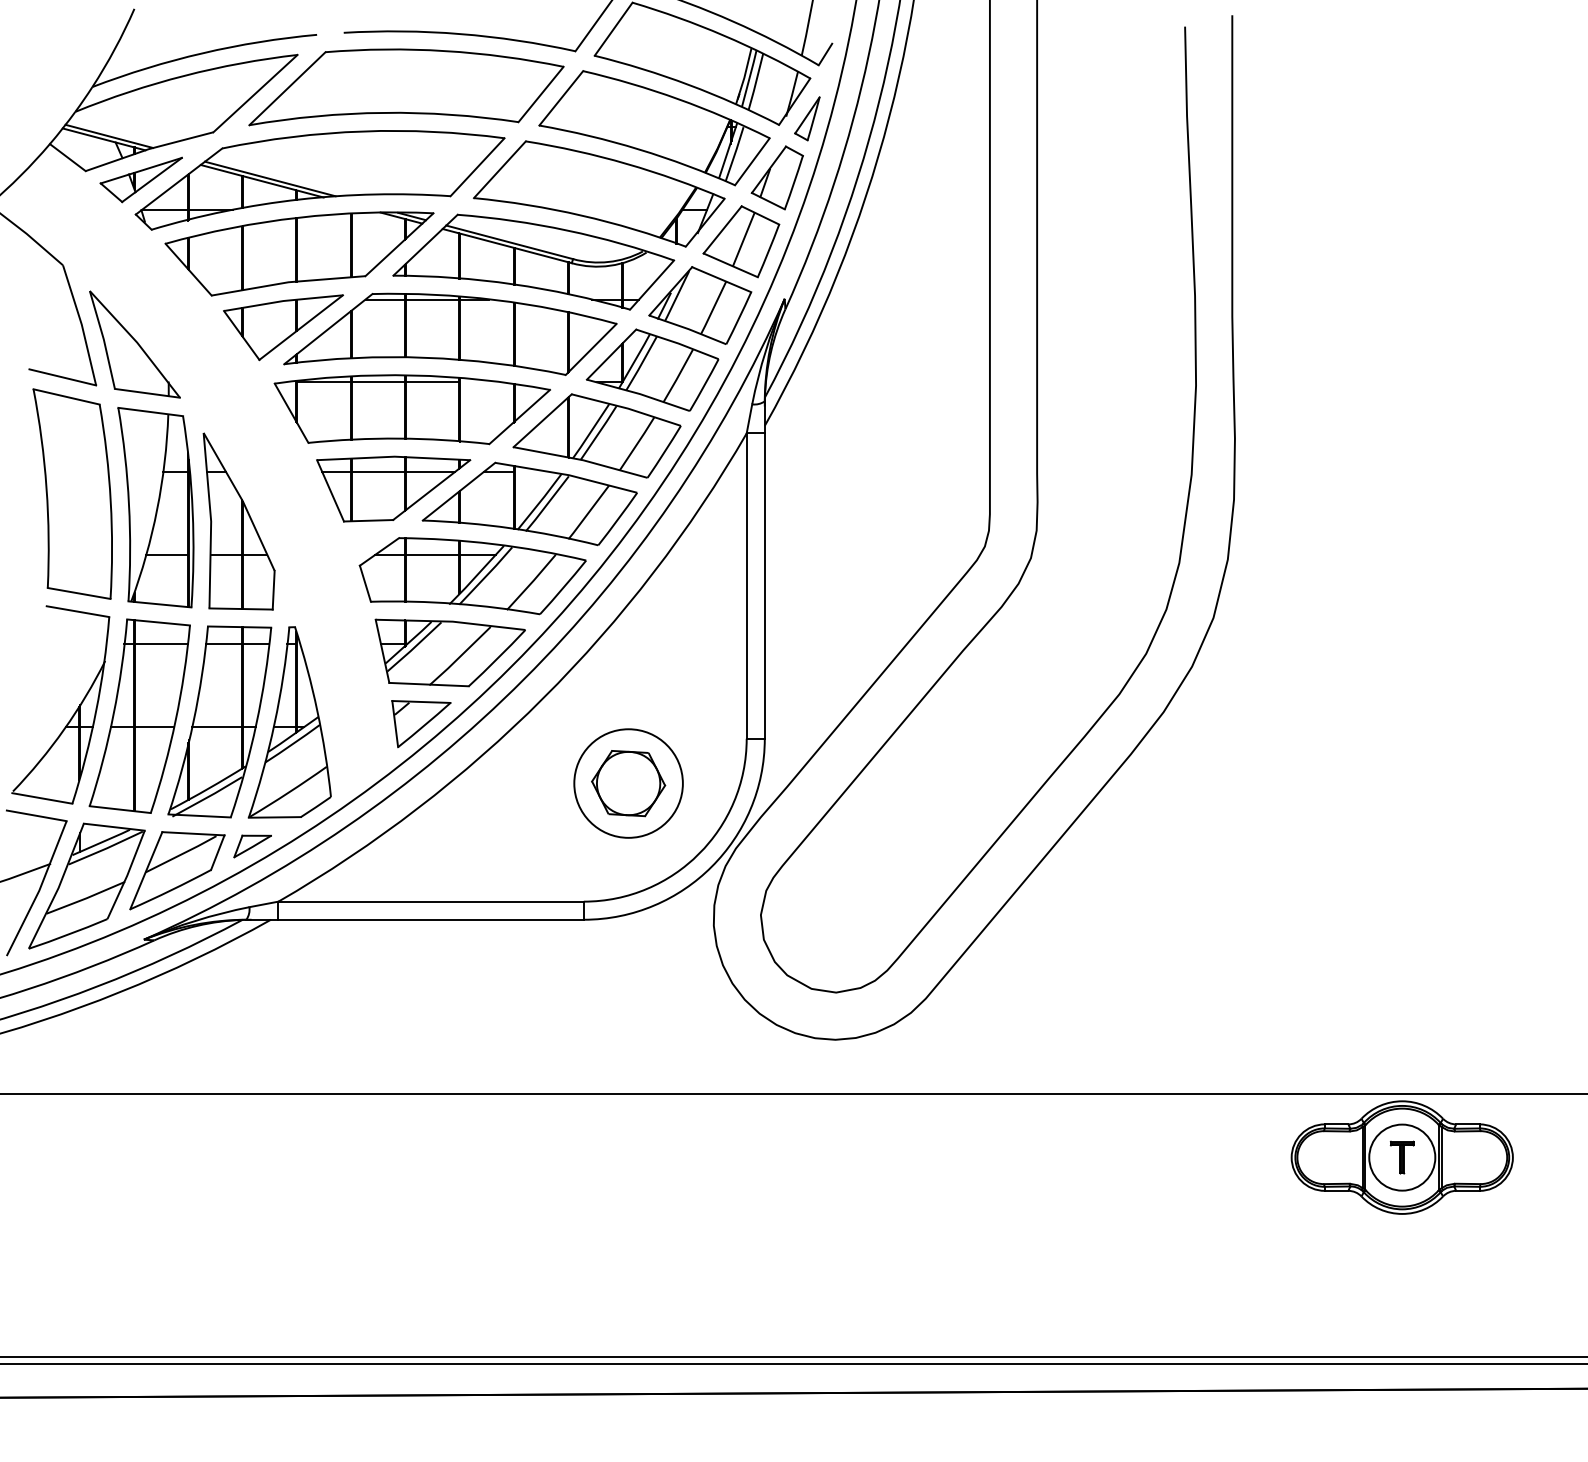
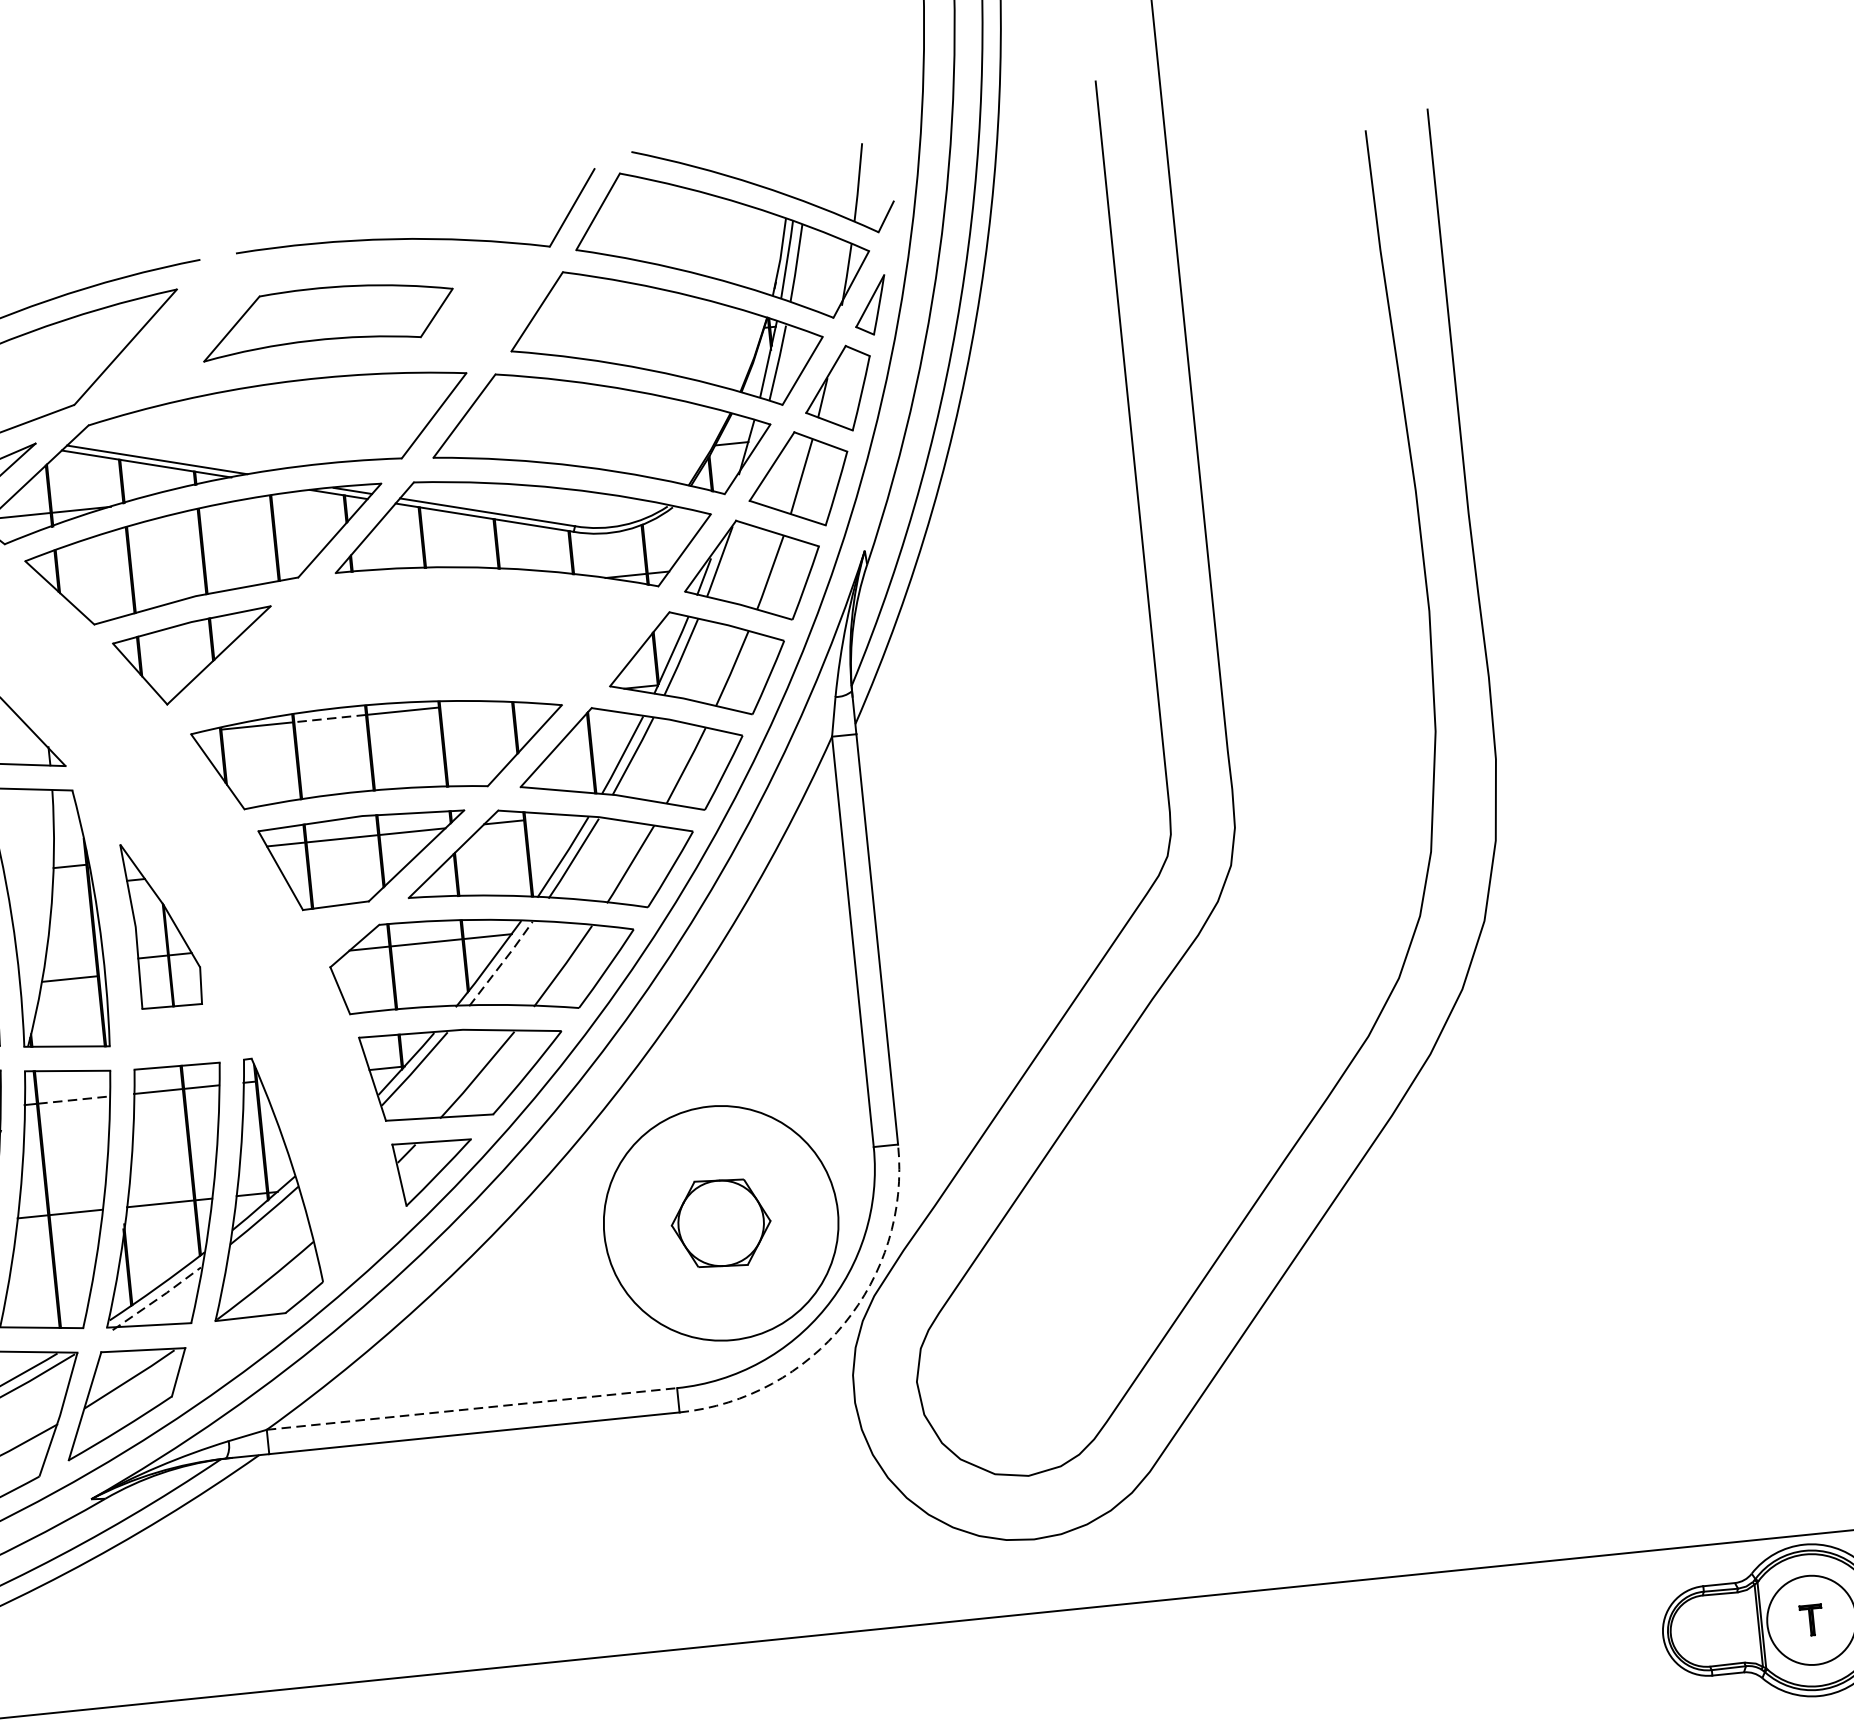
part: (406, 87) -> (327, 318), size x0.6
part: (450, 333) -> (420, 642), removed
line: (378, 382) -> (330, 718), solid -> dashed
part: (238, 521) -> (161, 924), size x0.7
line: (486, 575) -> (501, 963), solid -> dashed
line: (161, 644) -> (74, 1100), solid -> dashed
circle: (628, 783) -> (721, 1223), size x1.6
line: (208, 797) -> (158, 1299), solid -> dashed
part: (252, 846) -> (224, 1359), removed
arc: (711, 866) -> (843, 1323), solid -> dashed
line: (431, 901) -> (472, 1408), solid -> dashed
part: (1401, 1157) -> (1810, 1620), size x0.7

